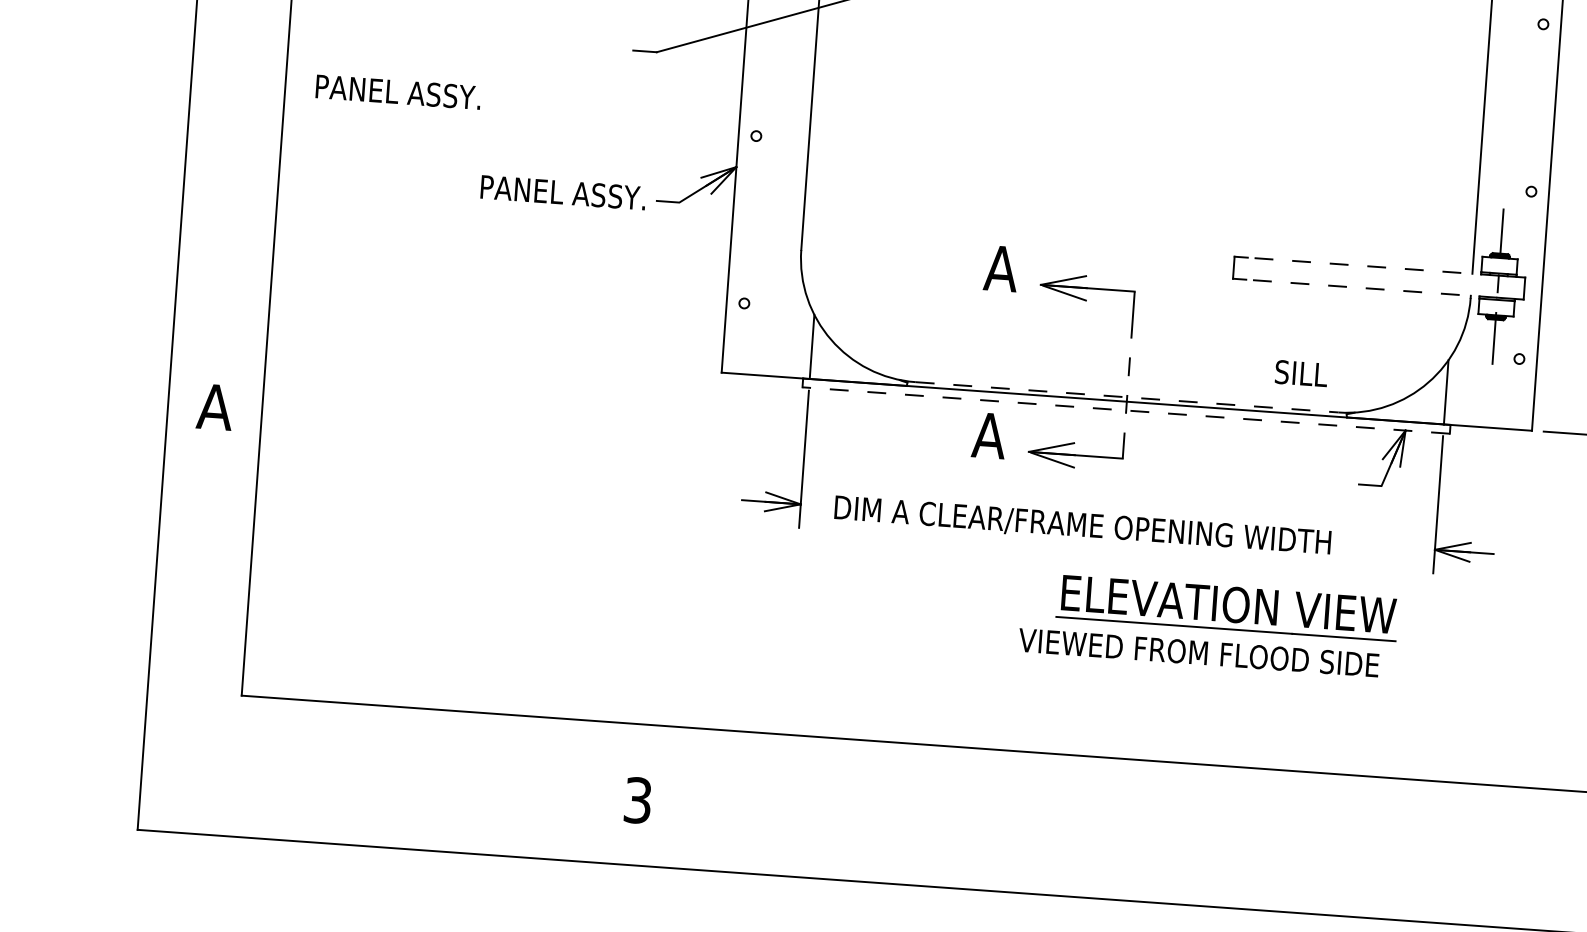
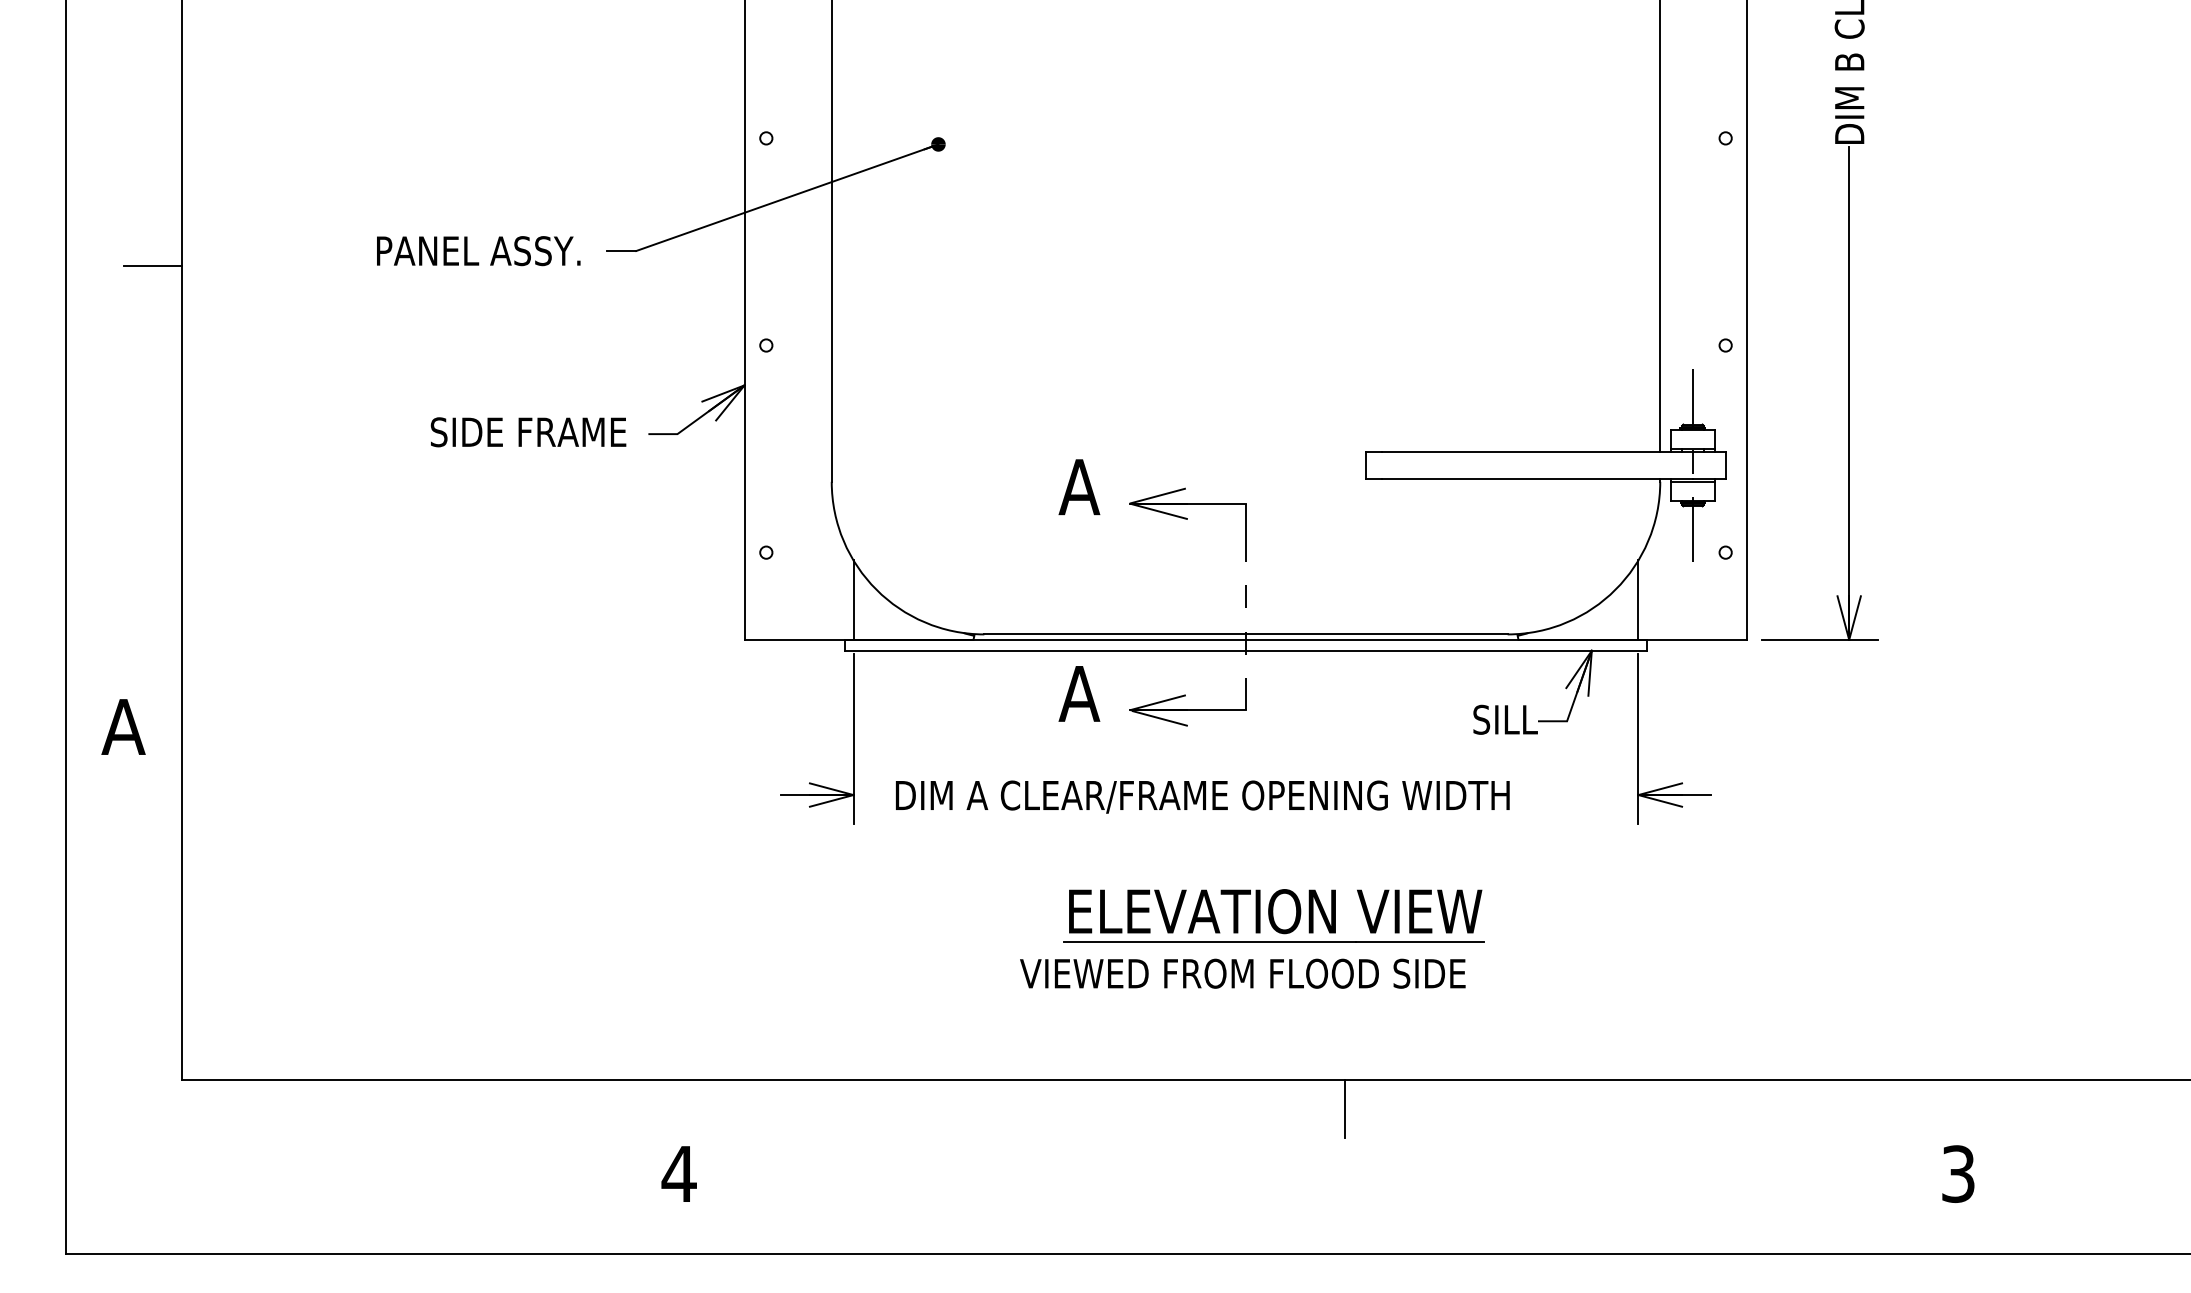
line: (265, 35) -> (152, 265), added
text: (398, 92) -> (478, 251), moved
text: (562, 192) -> (532, 432), PANEL ASSY. -> SIDE FRAME
line: (1373, 266) -> (1537, 451), dashed -> solid
line: (1371, 289) -> (1537, 479), dashed -> solid
text: (1301, 373) -> (1505, 719), moved
line: (1127, 397) -> (1246, 634), dashed -> solid
line: (1126, 410) -> (1246, 650), dashed -> solid
part: (1208, 624) -> (1252, 938), moved
line: (1179, 786) -> (1344, 1108), added
text: (637, 800) -> (678, 1174), 3 -> 4

